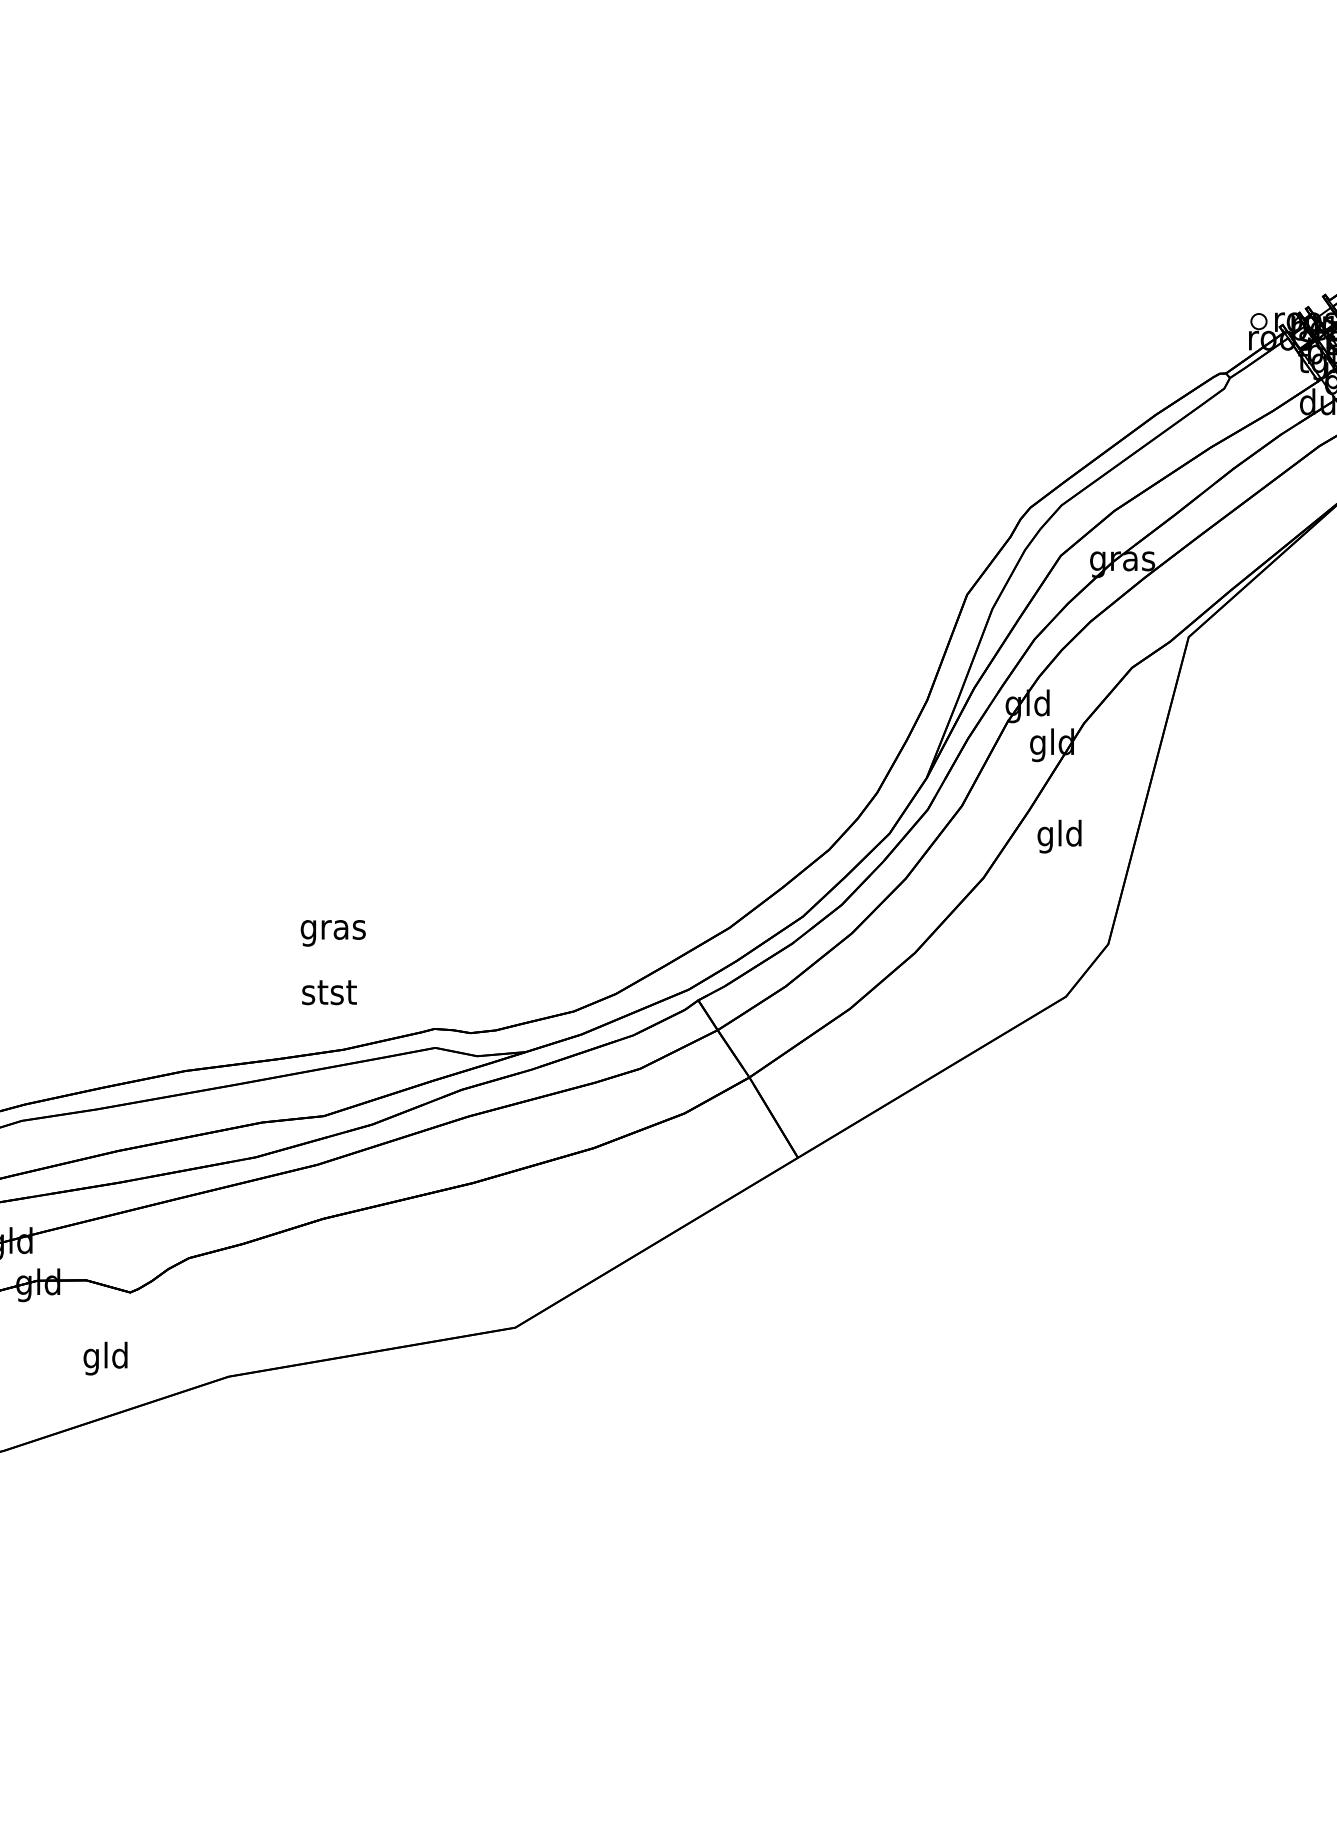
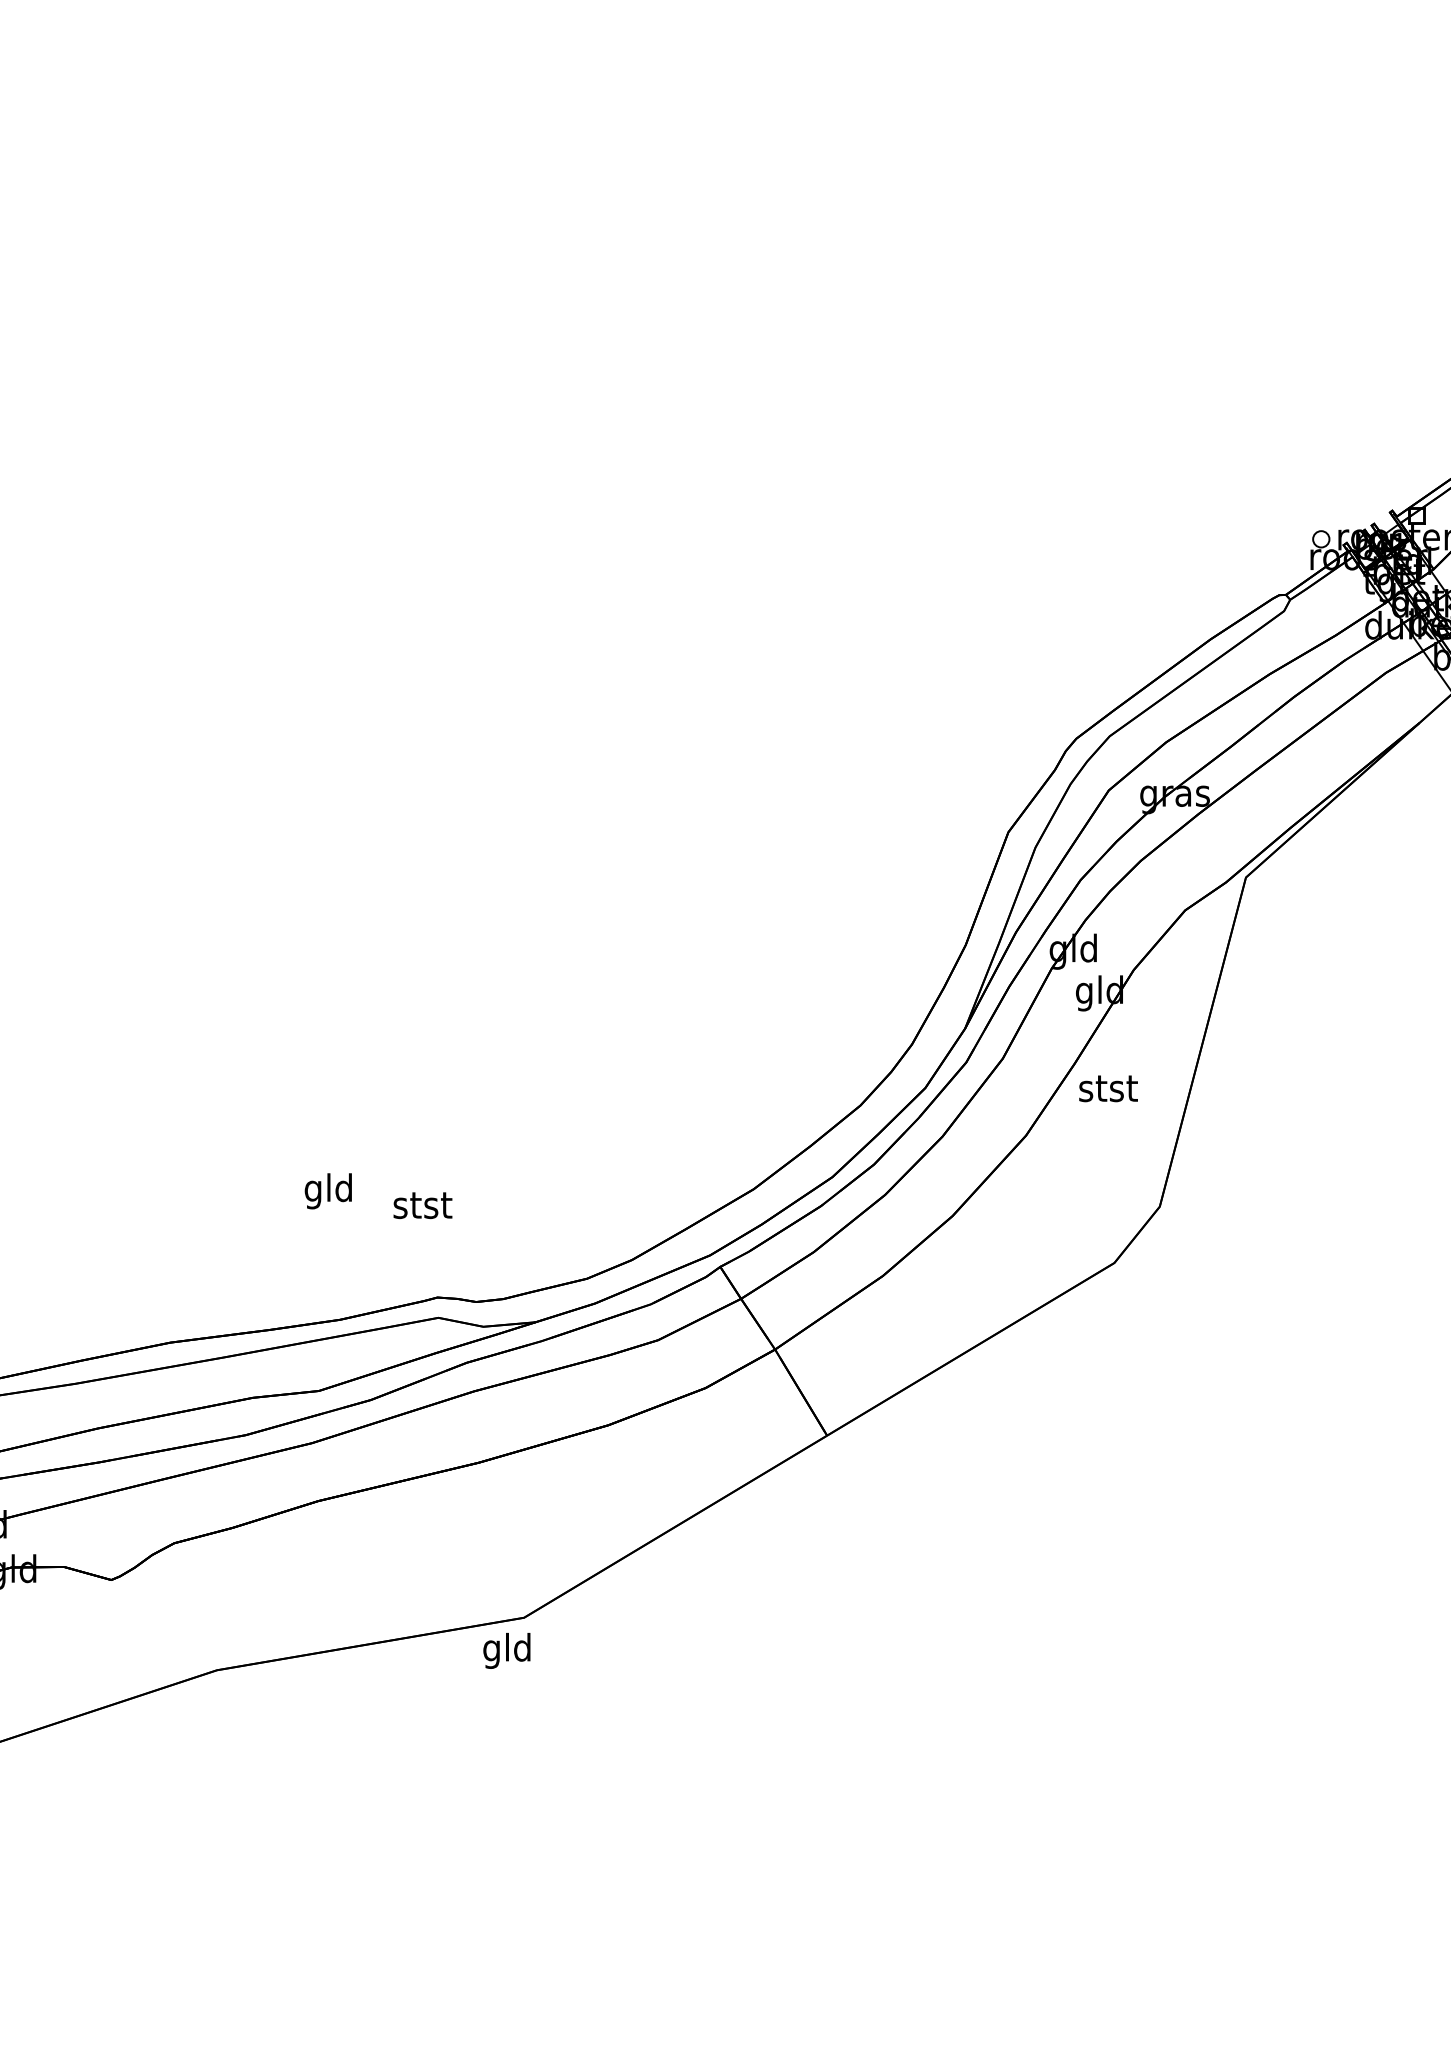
text: (1060, 836) -> (1108, 1091), gld -> stst
text: (332, 930) -> (328, 1191), gras -> gld
text: (329, 992) -> (422, 1205), moved
text: (105, 1358) -> (506, 1650), moved

